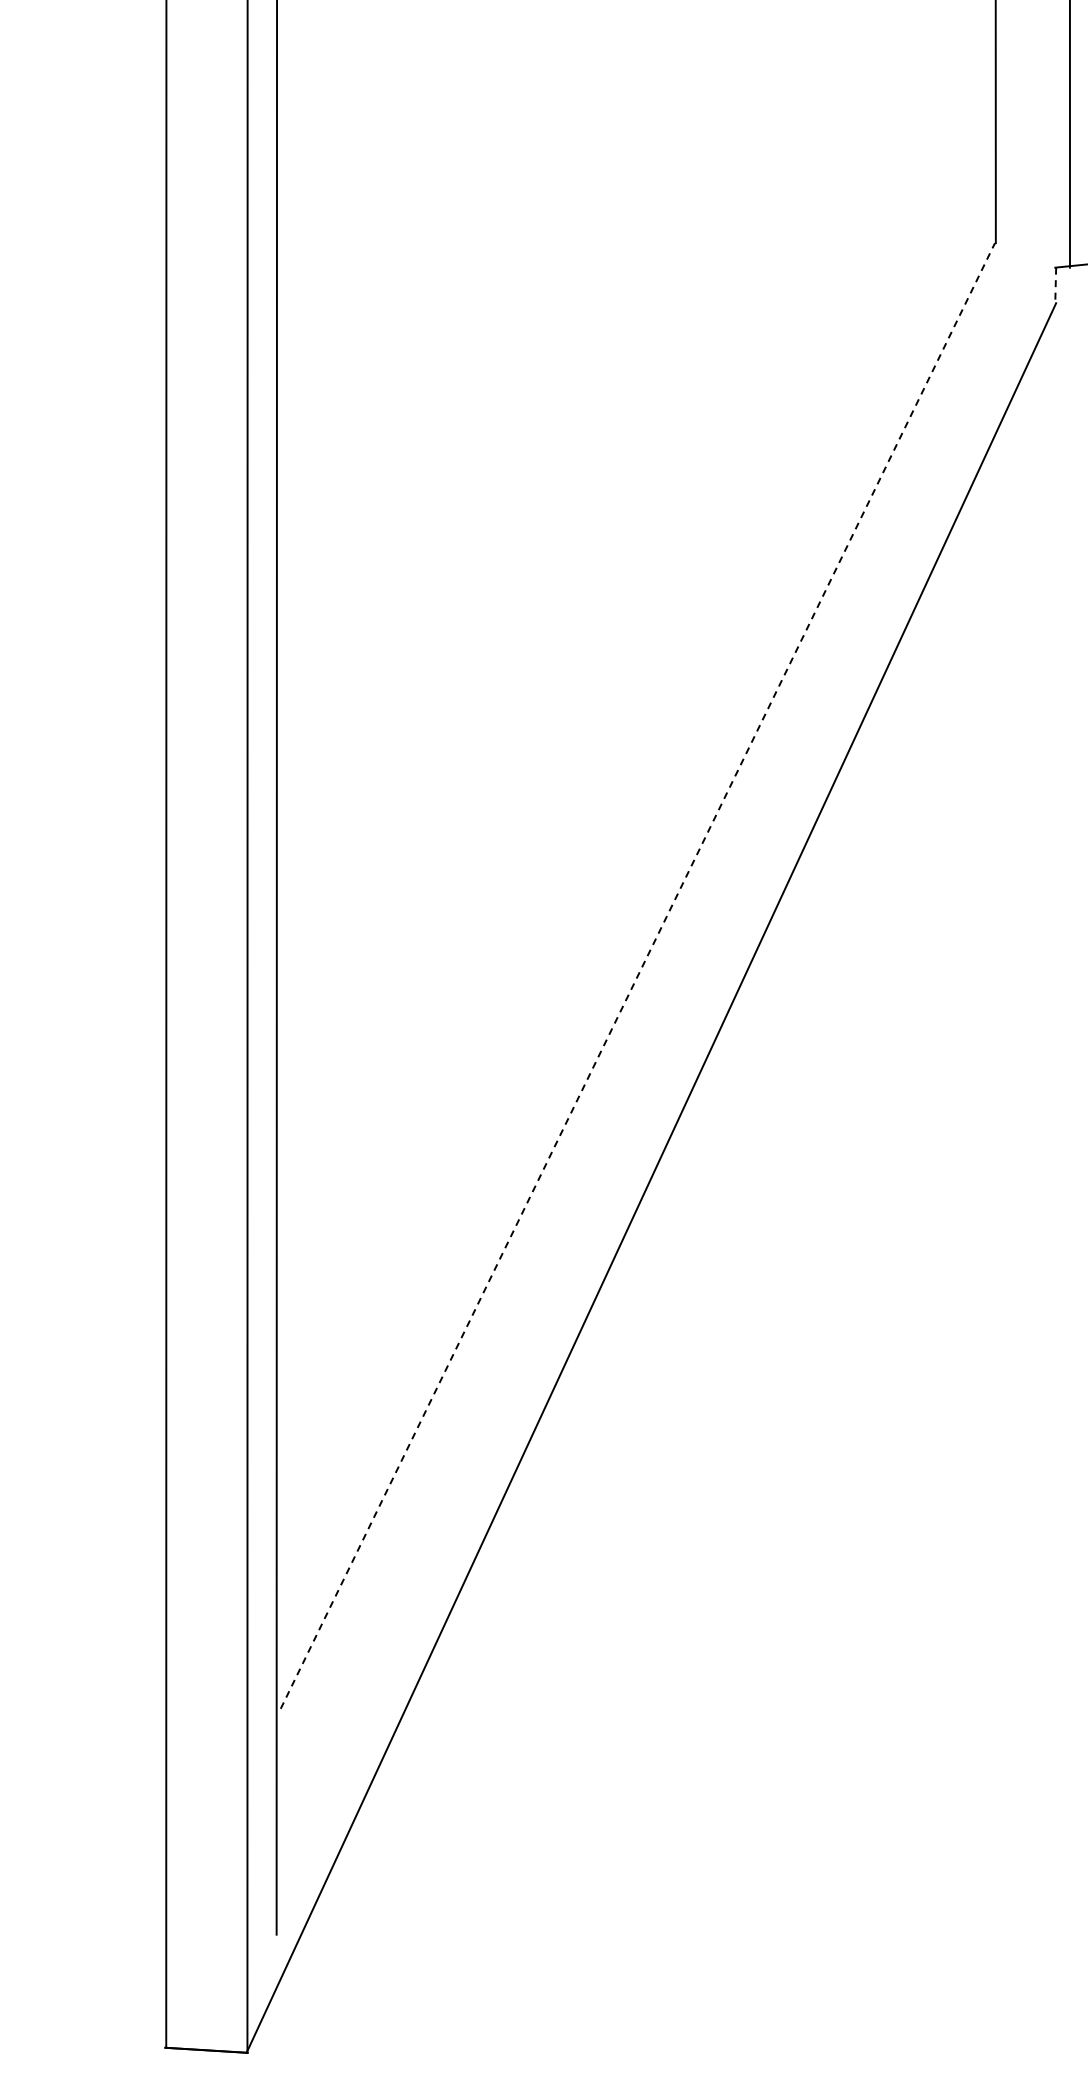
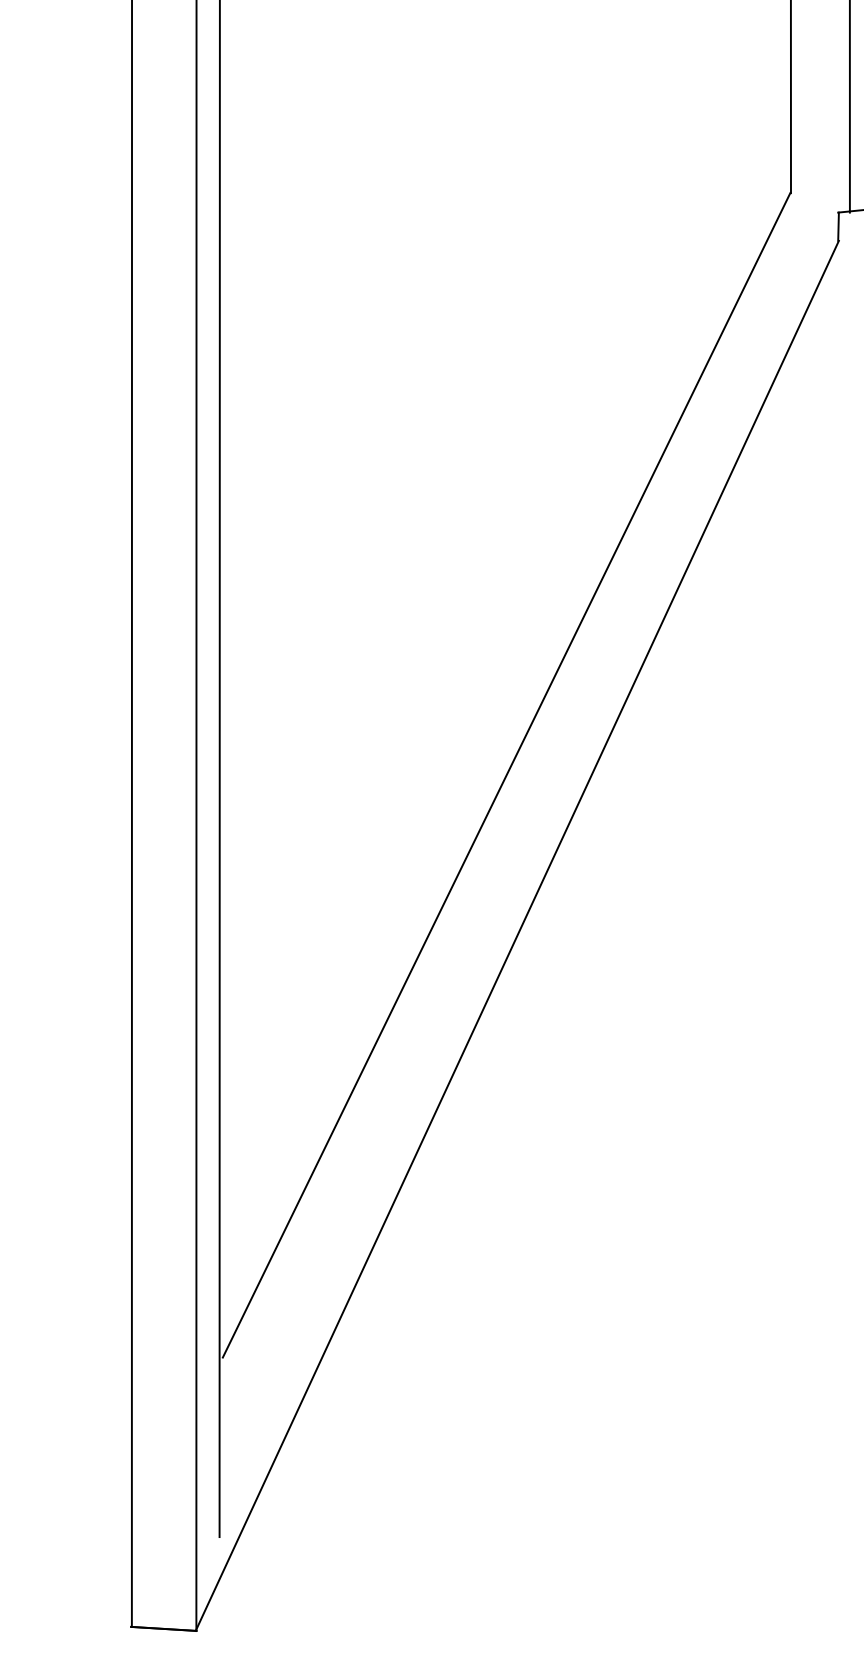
line: (1055, 285) -> (838, 226), dashed -> solid
line: (638, 975) -> (507, 774), dashed -> solid

